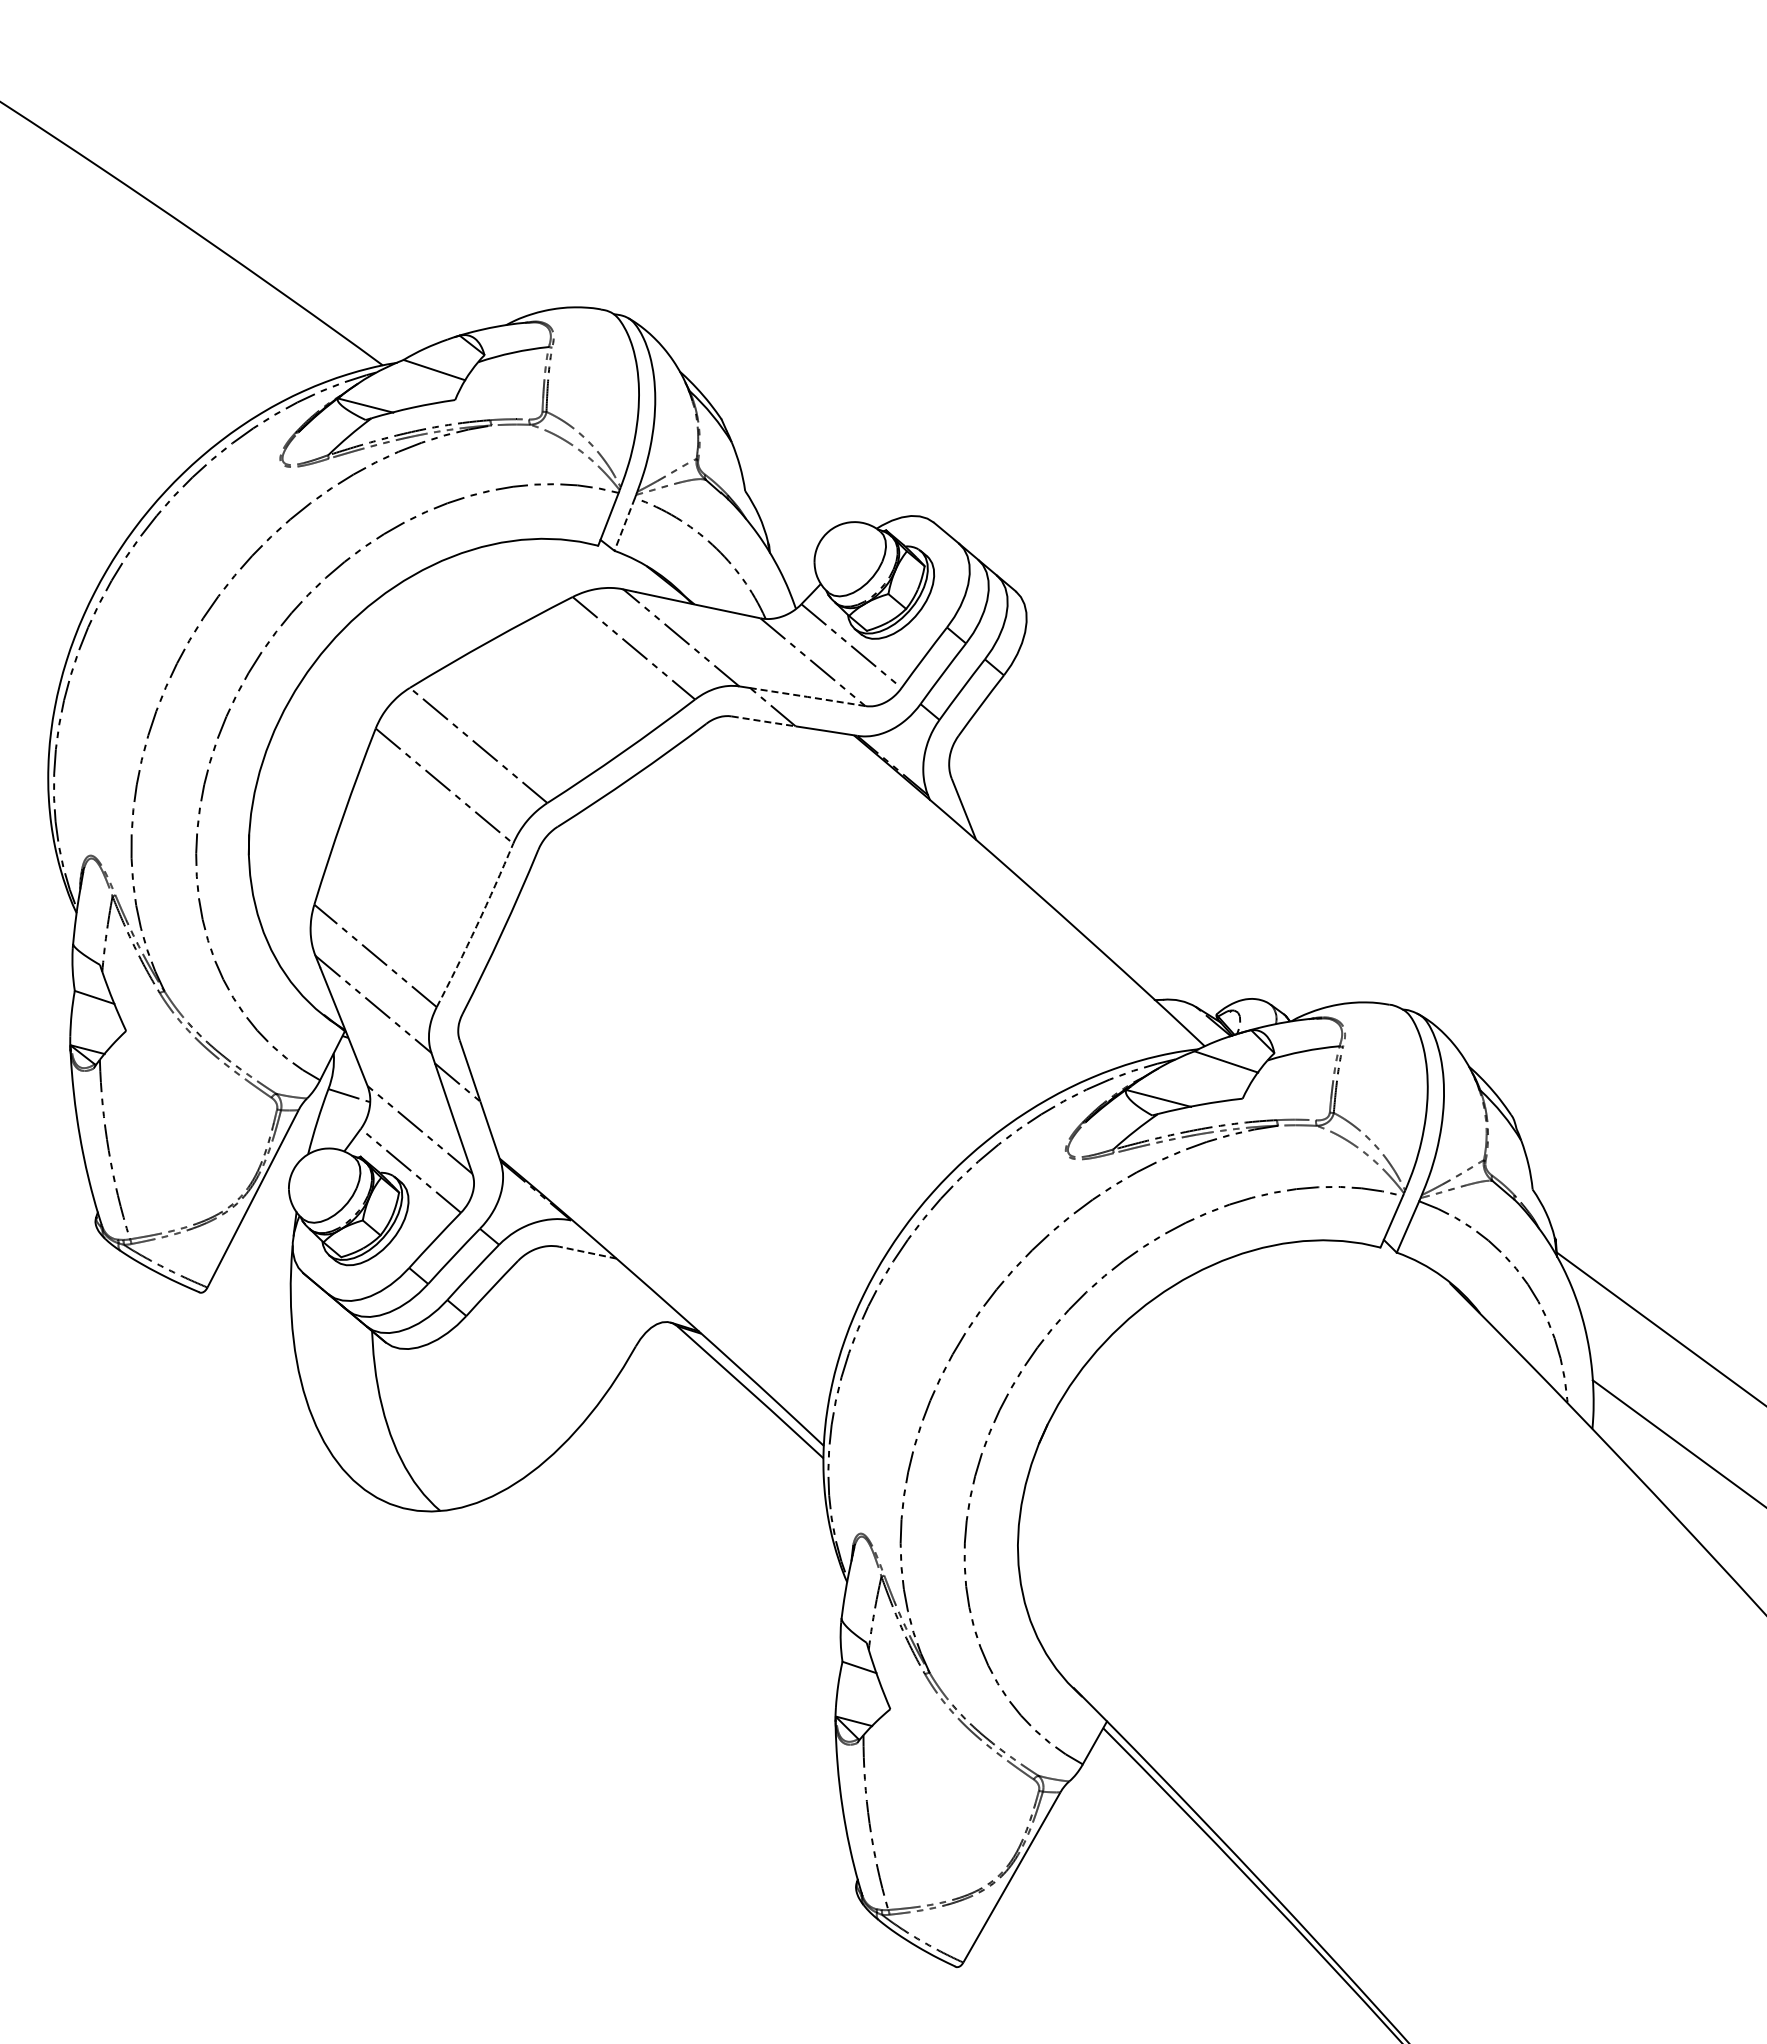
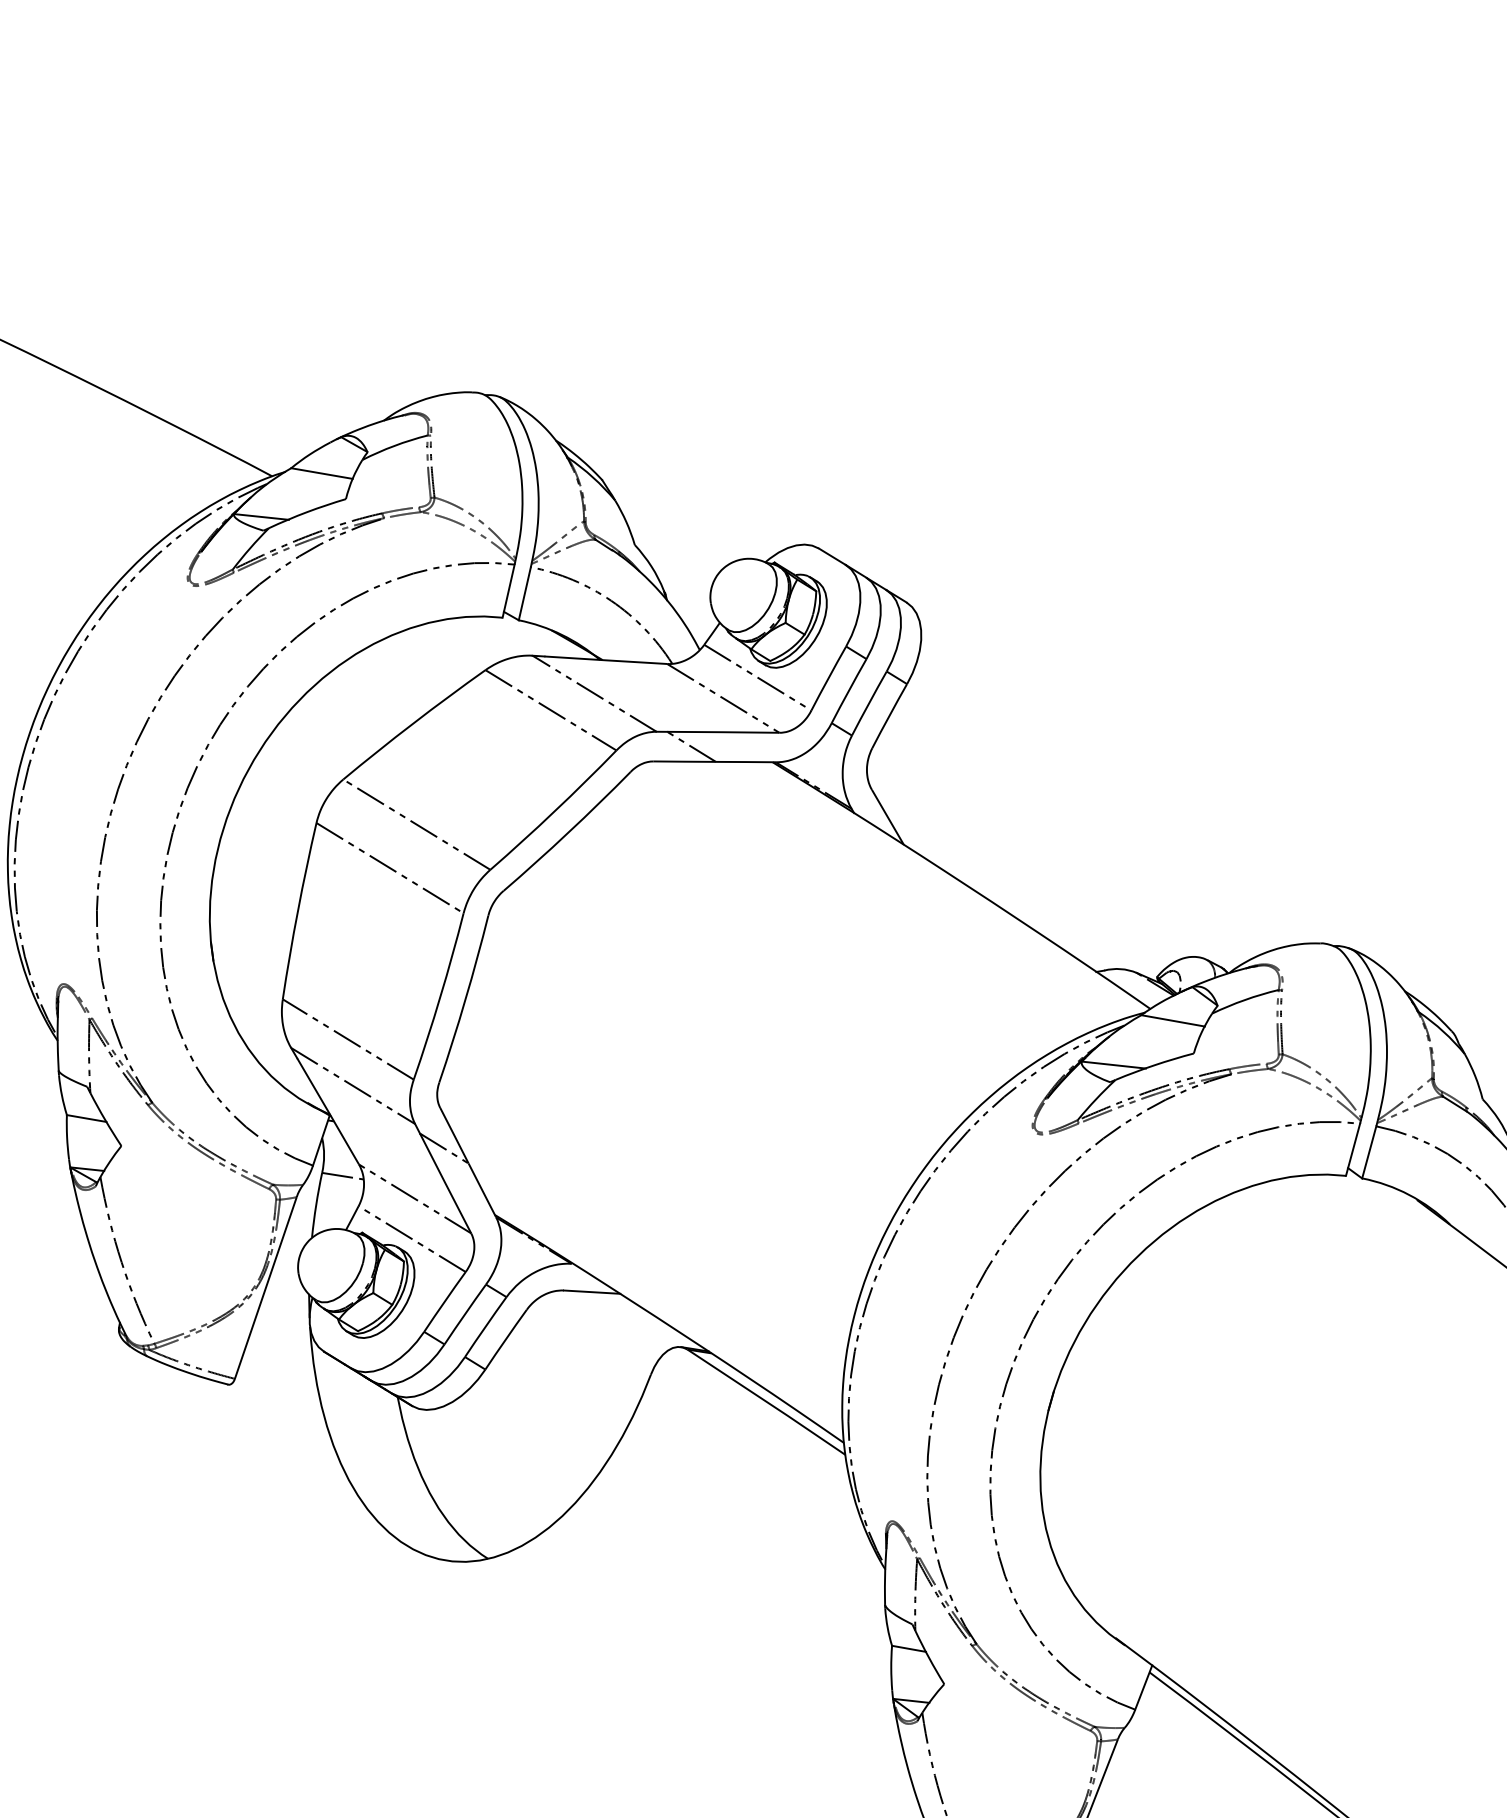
line: (624, 524) -> (524, 593), dashed -> solid
line: (807, 696) -> (723, 731), dashed -> solid
line: (763, 721) -> (684, 761), dashed -> solid
arc: (476, 926) -> (440, 997), dashed -> solid
line: (587, 1252) -> (591, 1292), dashed -> solid

